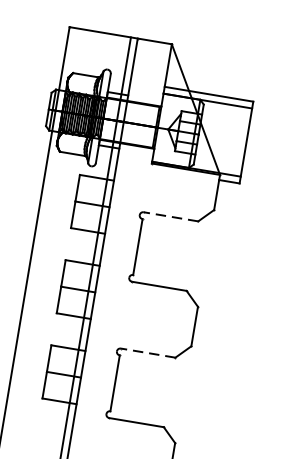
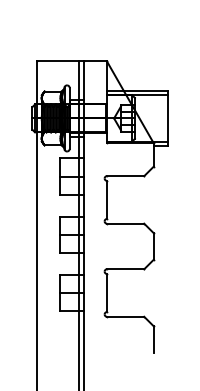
line: (170, 217) -> (125, 176), dashed -> solid
line: (147, 353) -> (125, 269), dashed -> solid

